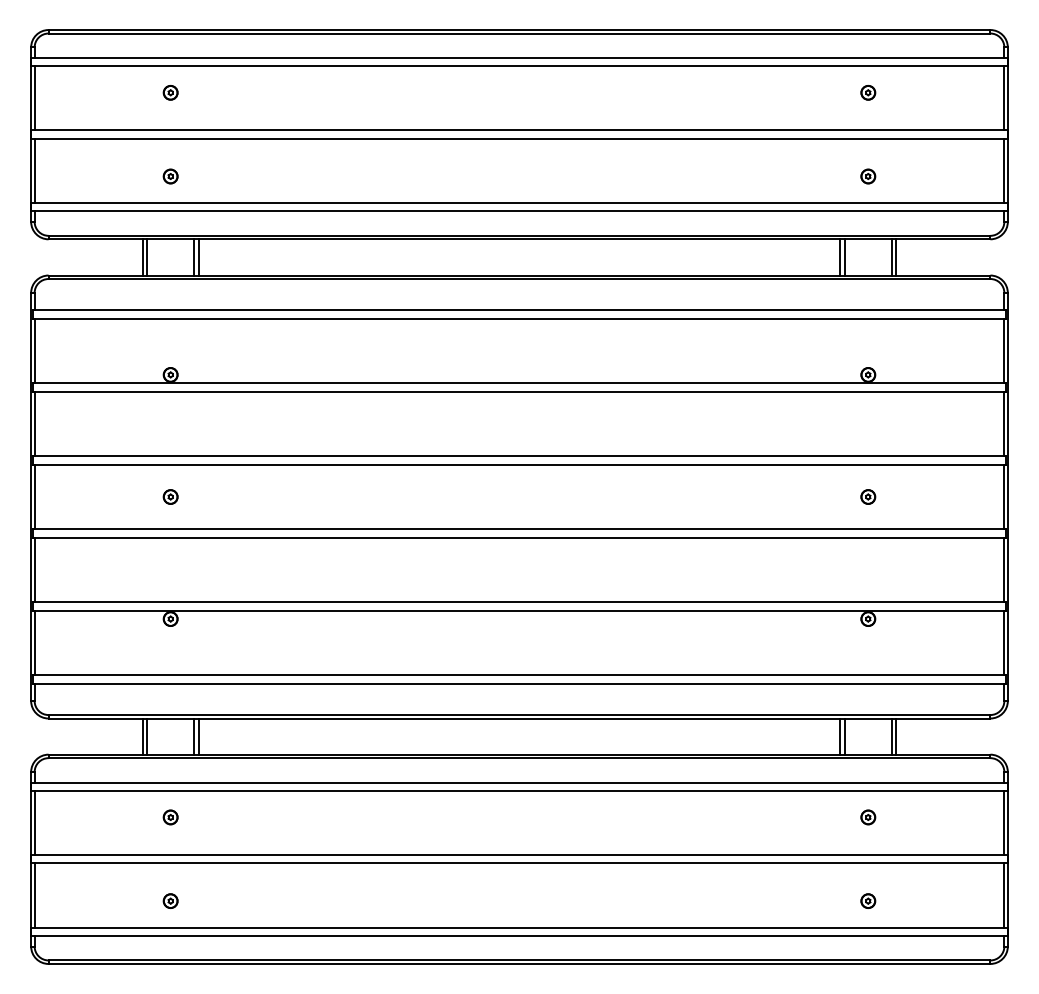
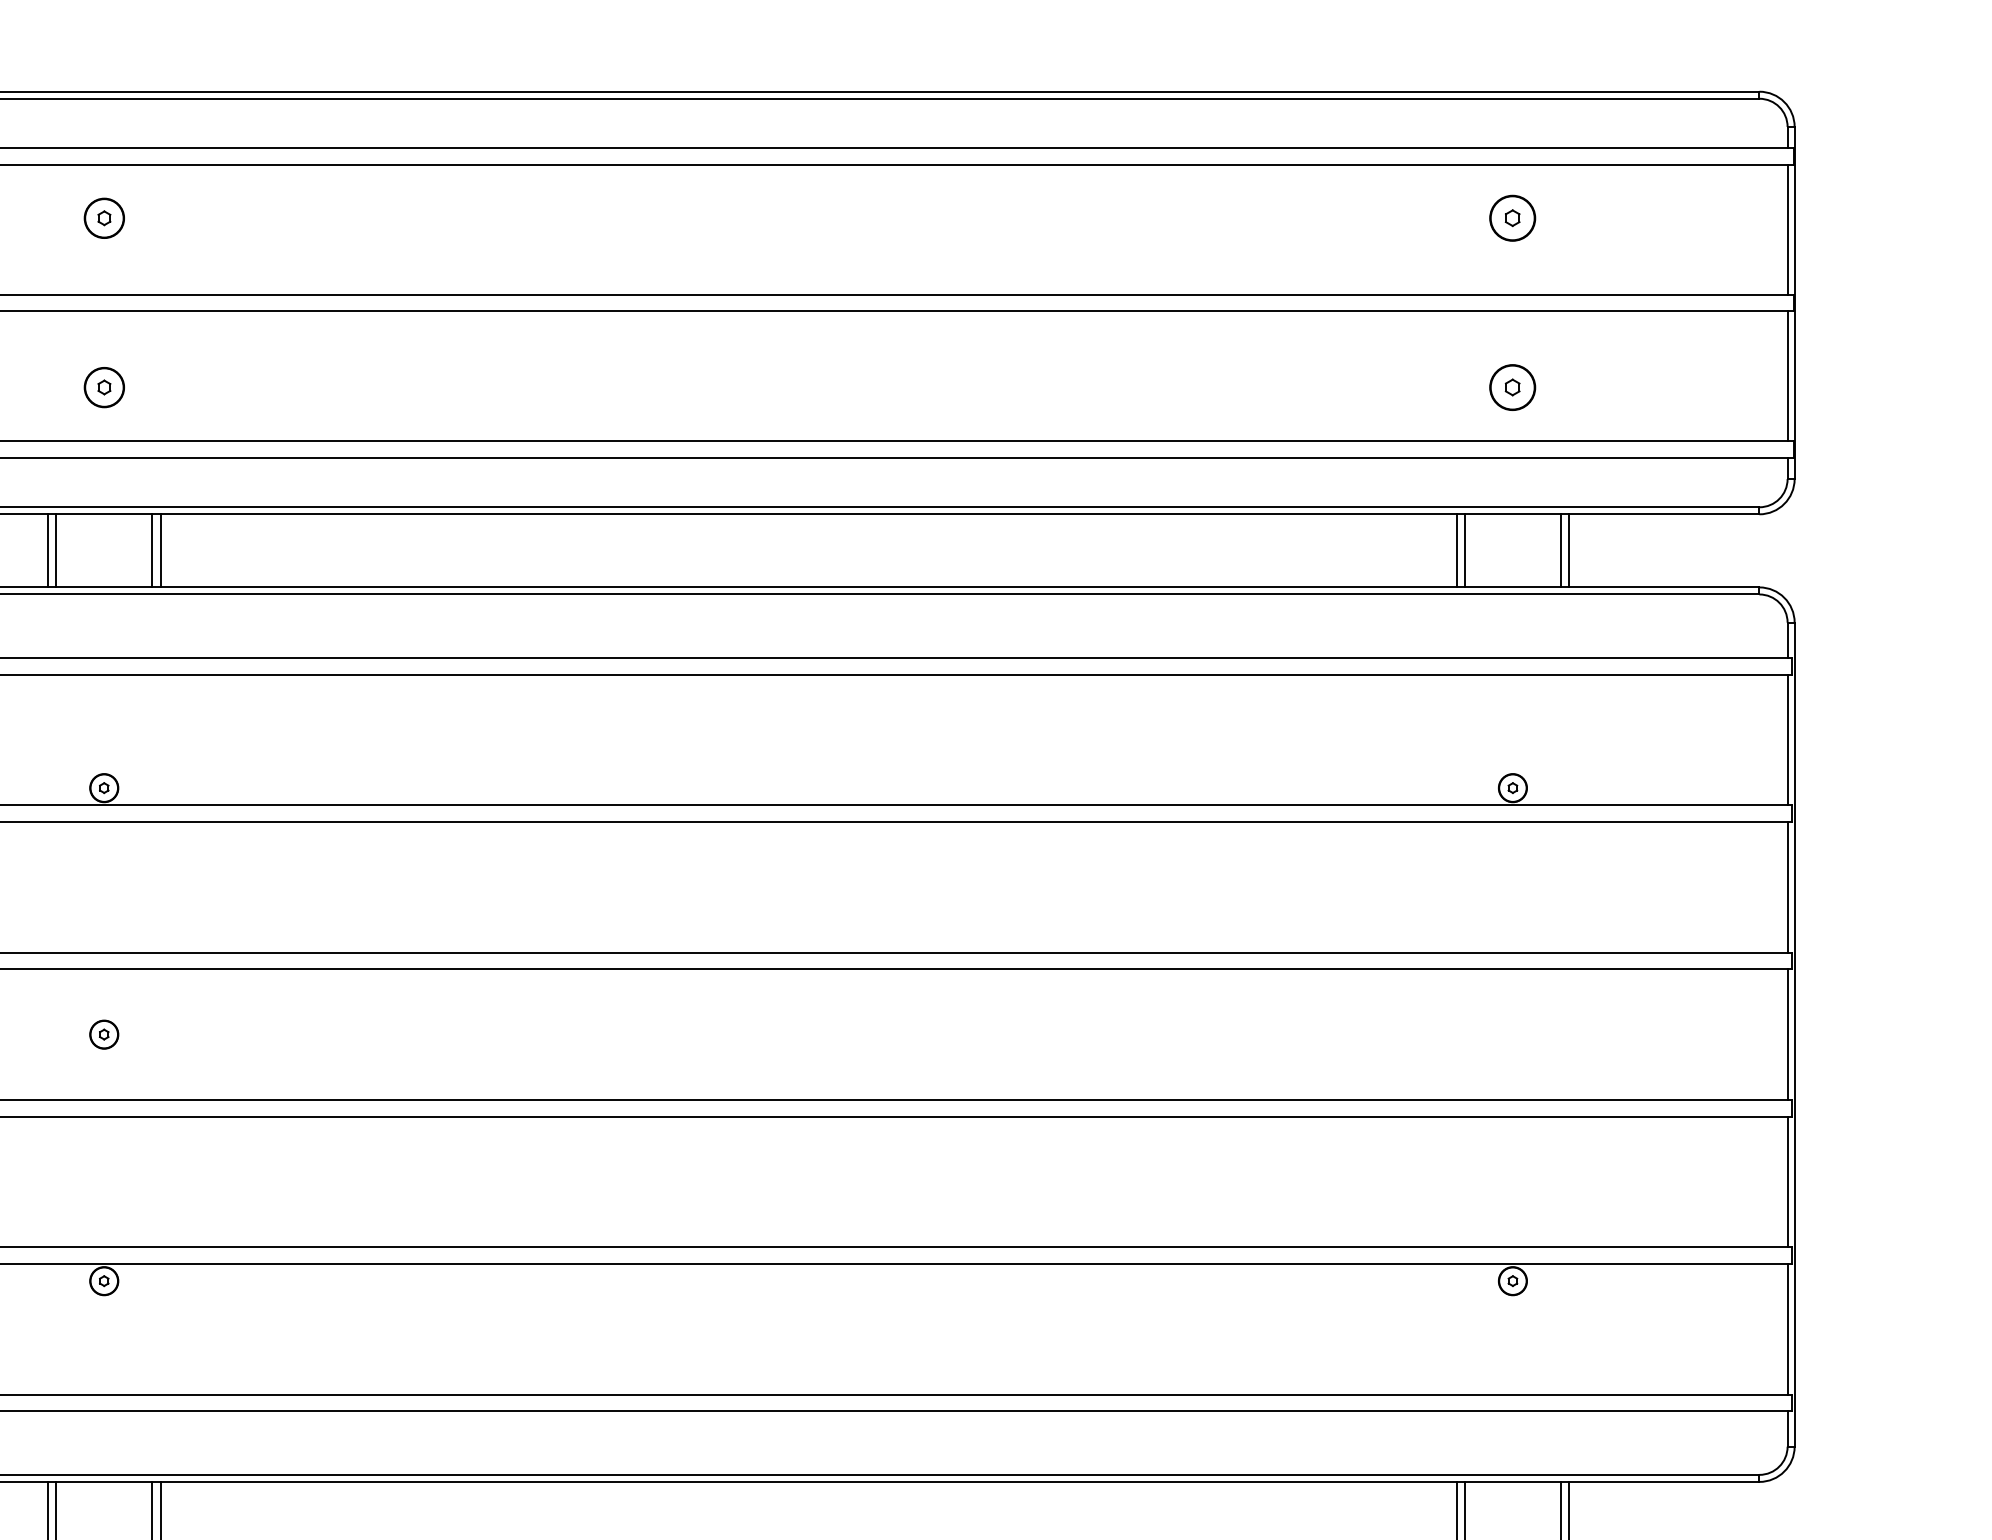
part: (170, 92) -> (103, 217), size x1.4
part: (868, 92) -> (1513, 217), size x1.6
part: (170, 176) -> (103, 387), size x1.4
part: (868, 176) -> (1513, 387), size x1.6
part: (868, 496) -> (1513, 1033), removed

